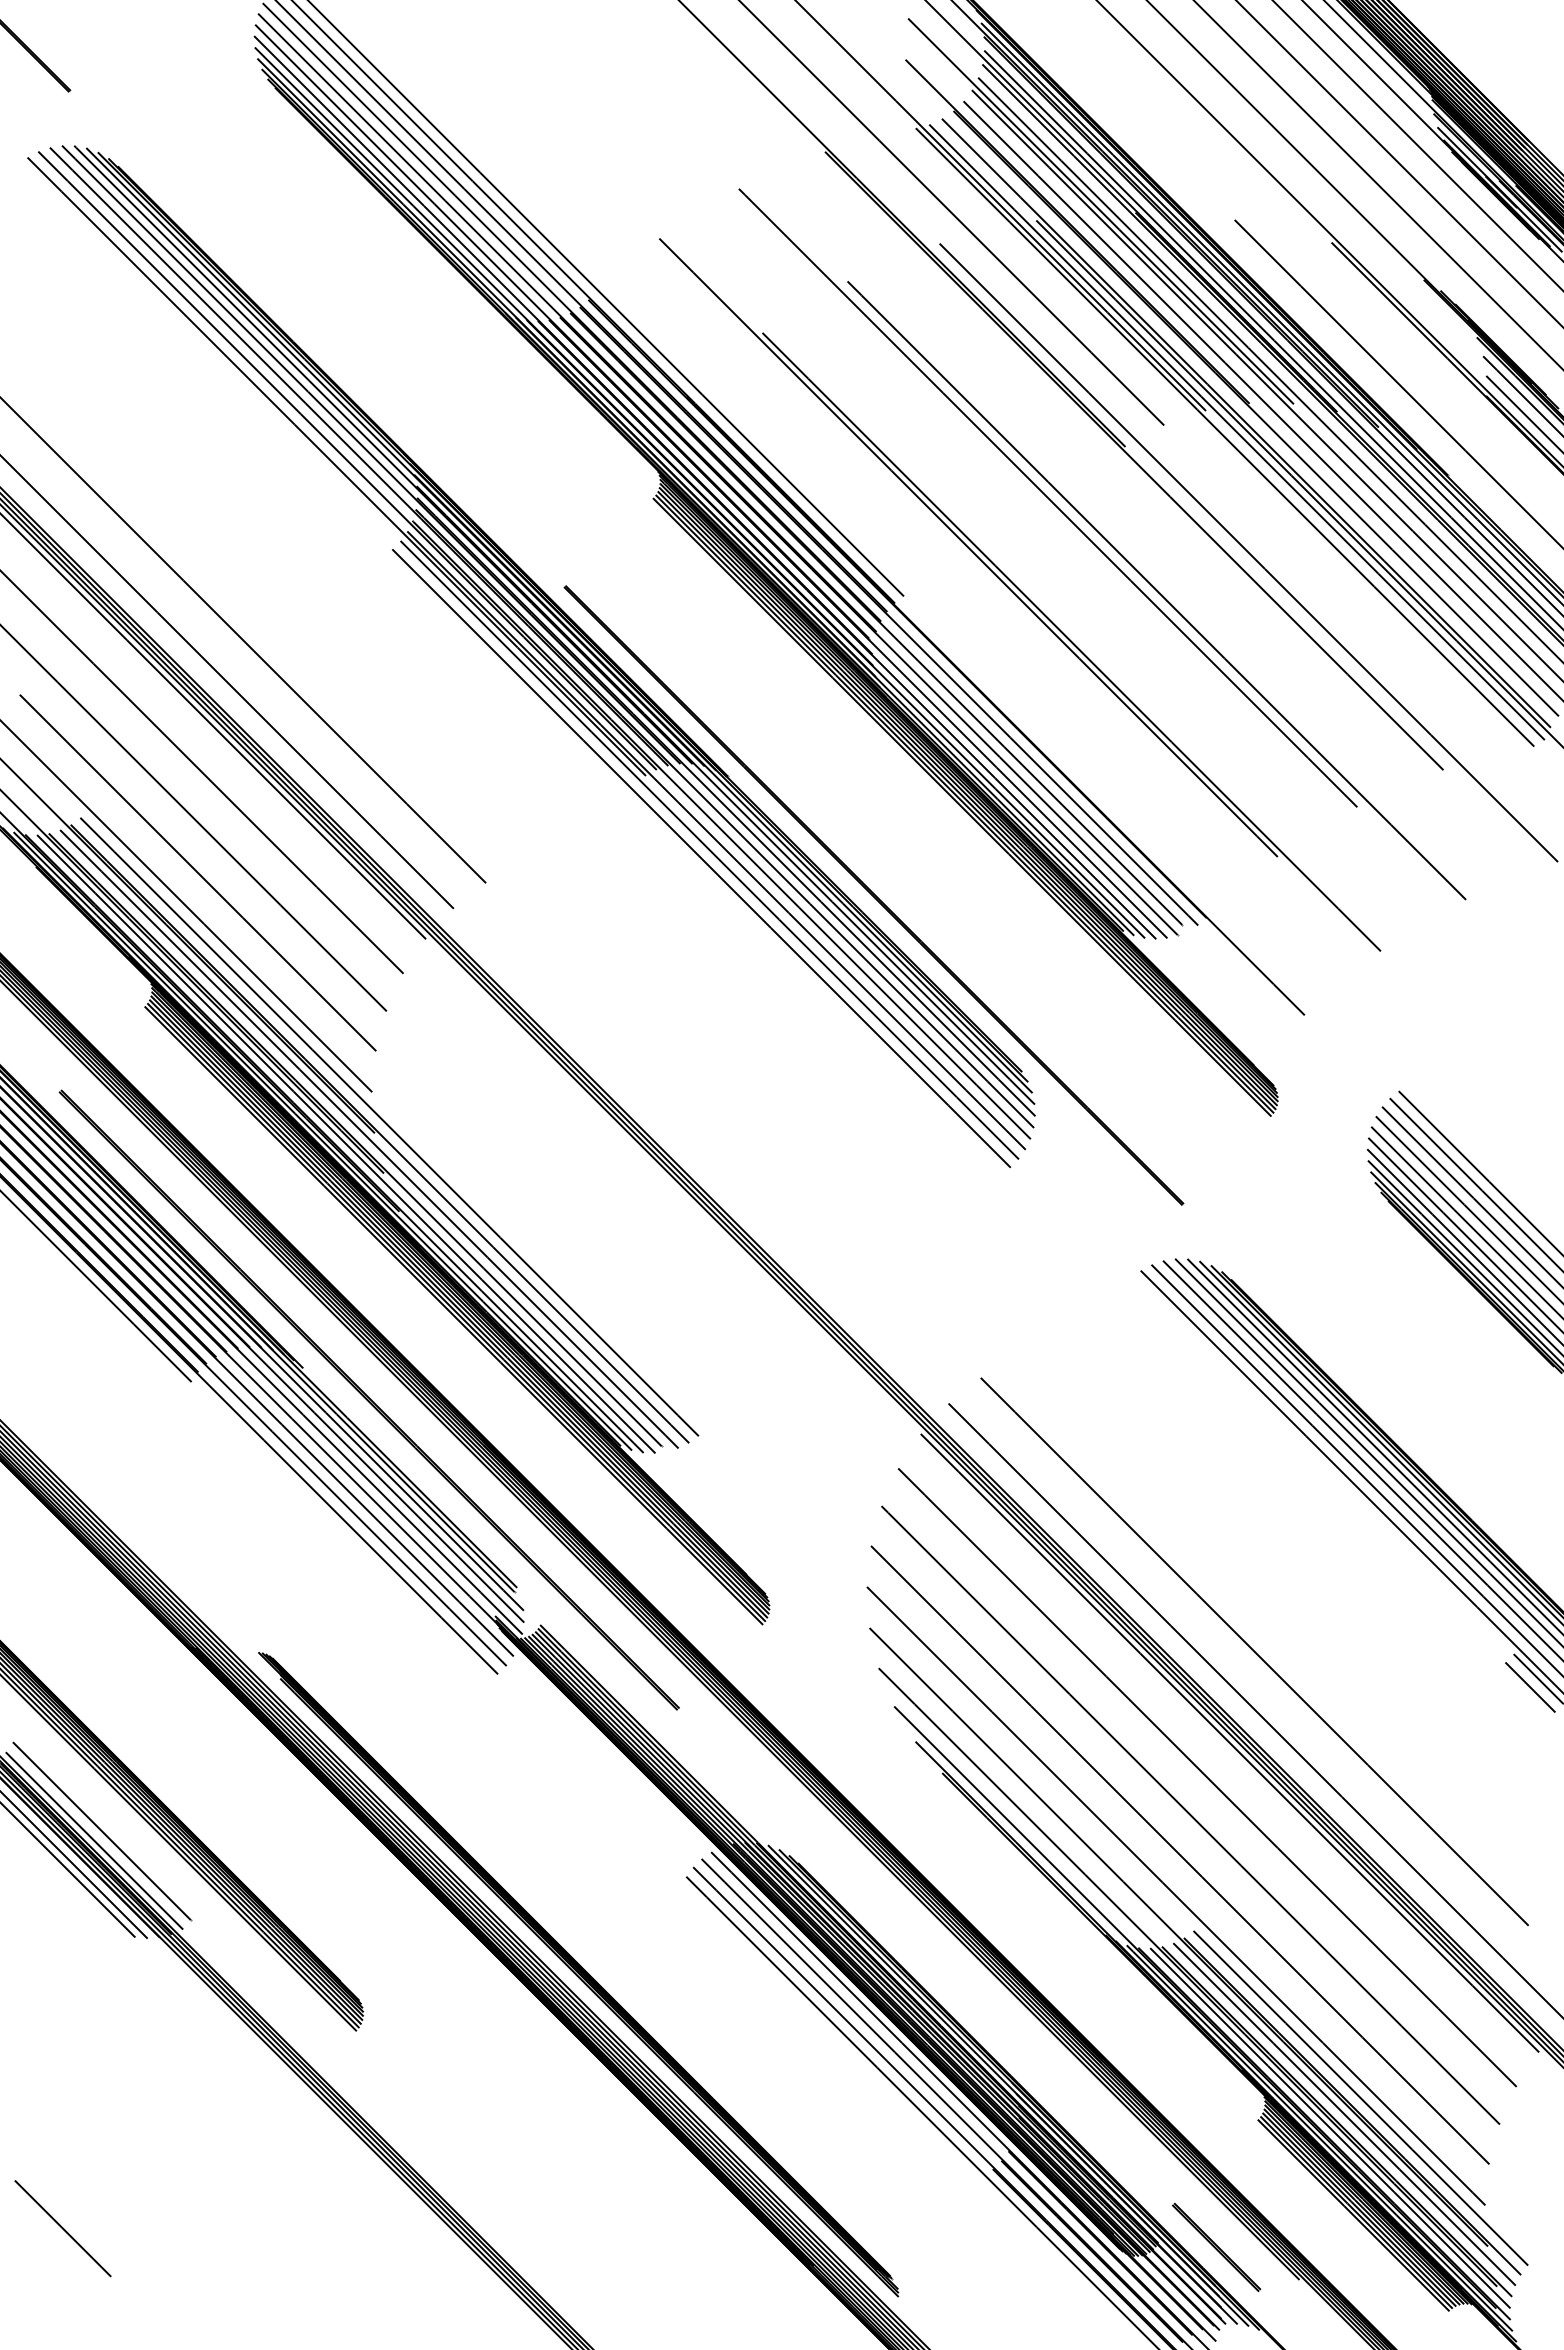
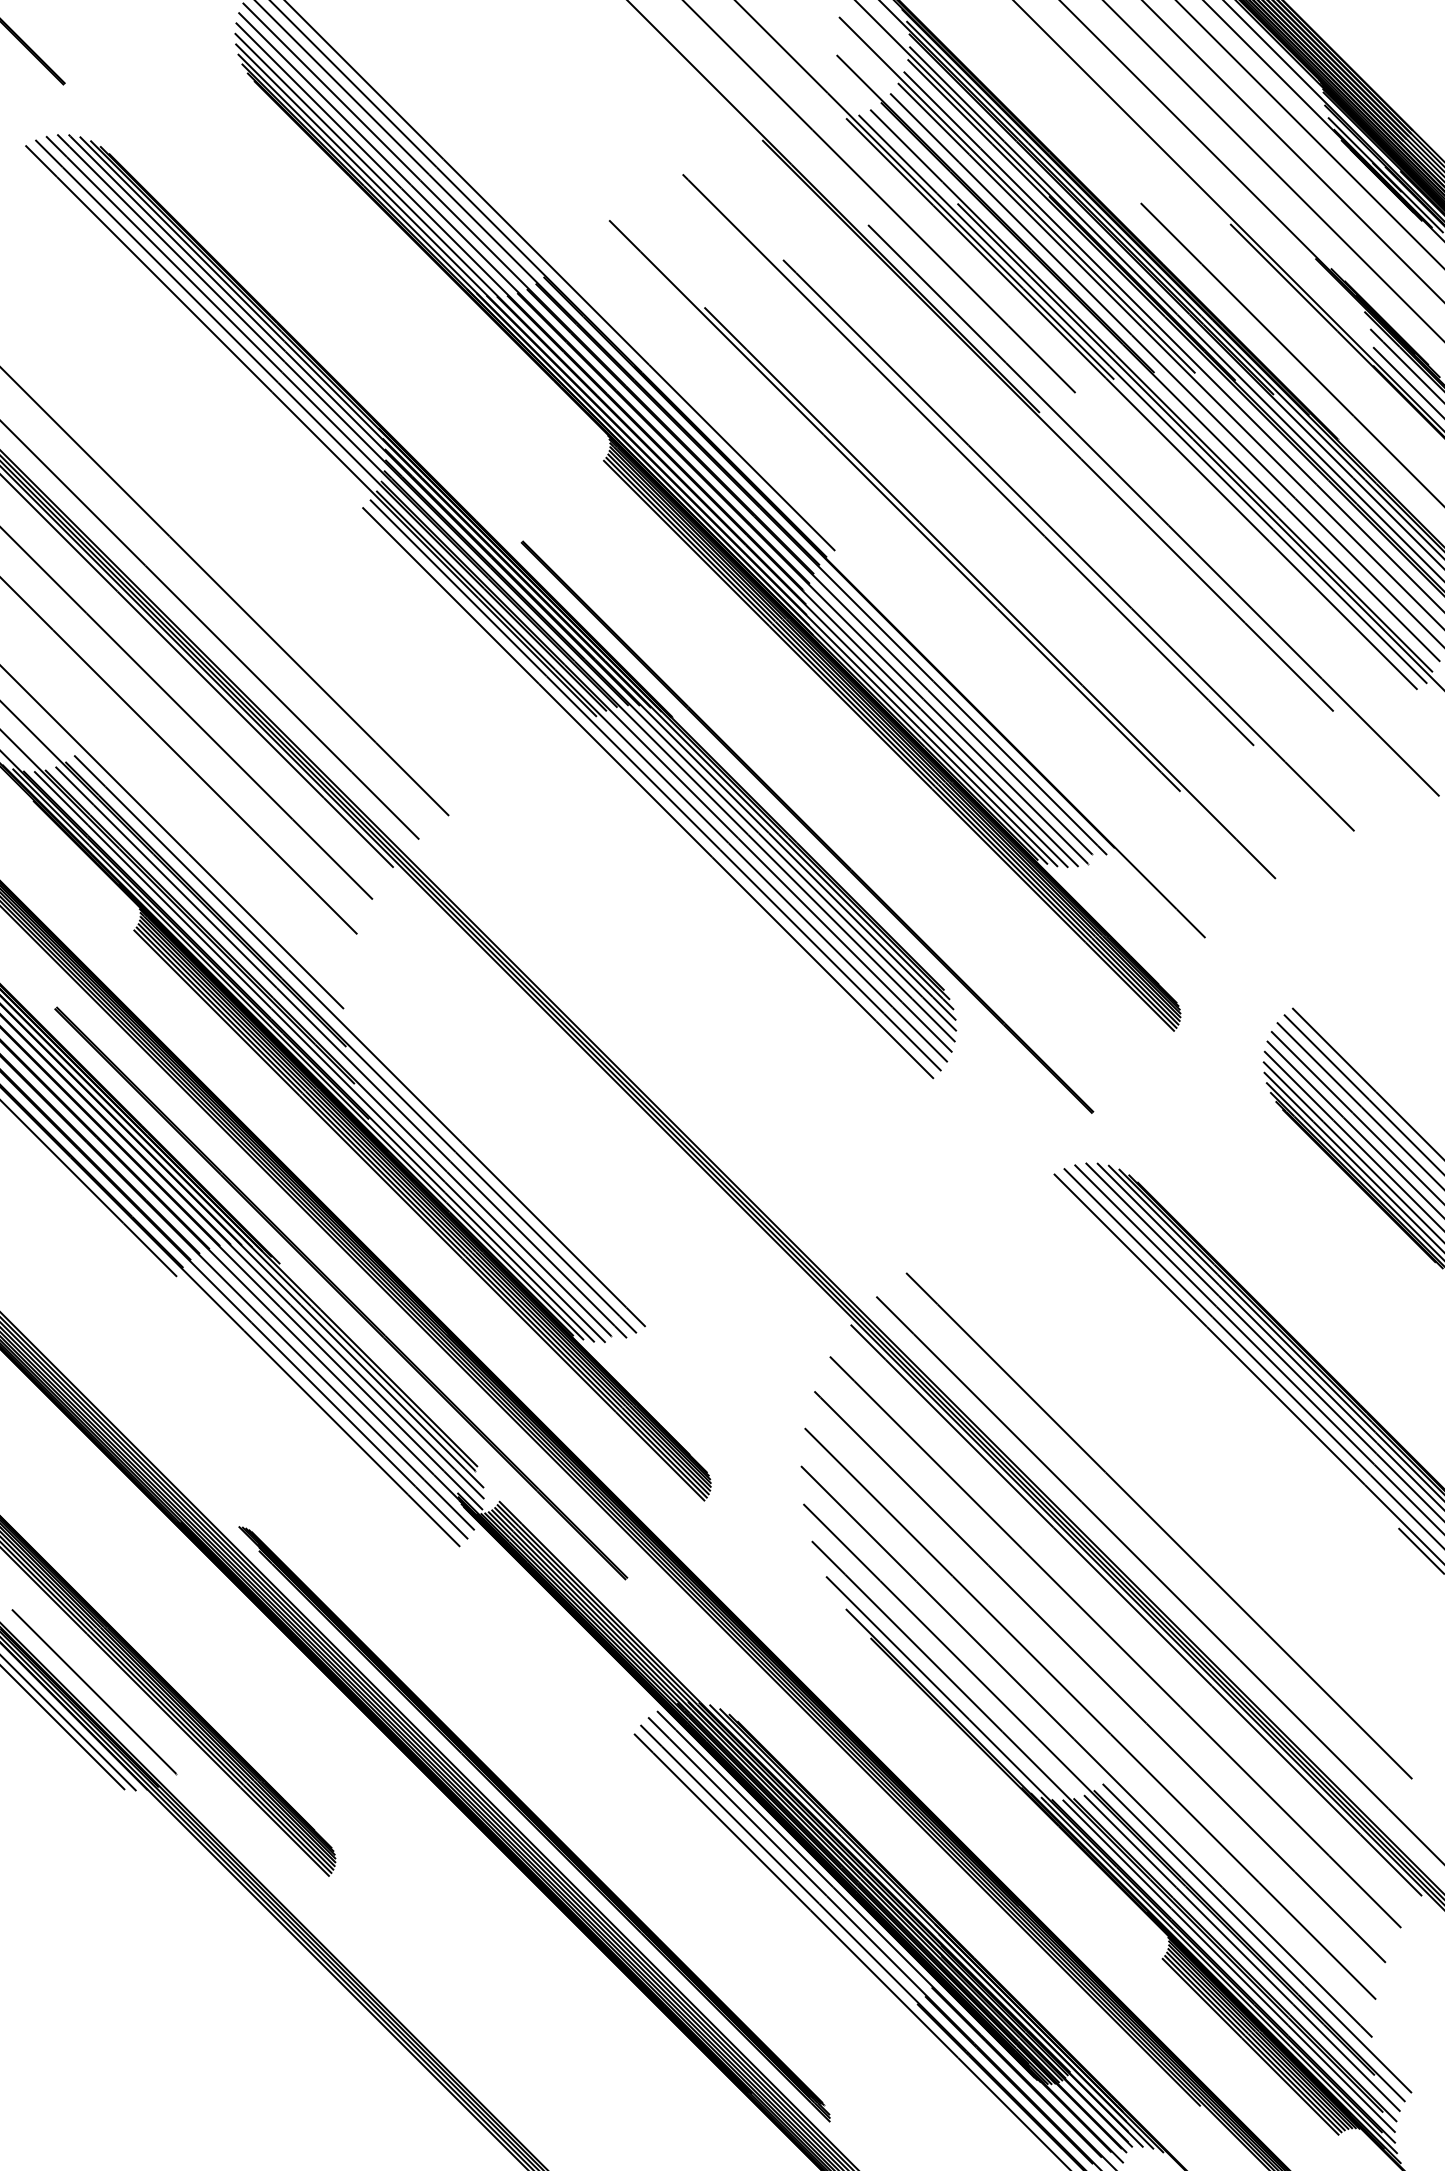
line: (197, 872) -> (182, 806), removed
line: (1530, 1687) -> (1414, 1558), removed
line: (94, 1840) -> (87, 1700), removed
line: (62, 2228) -> (57, 2058), removed
line: (1216, 2247) -> (1123, 2076), removed

